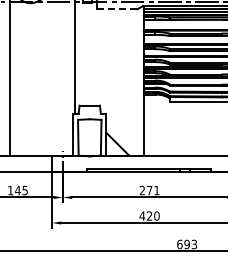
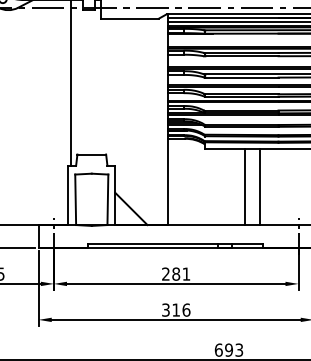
line: (117, 9) -> (130, 18), dashed -> solid
line: (198, 128) -> (245, 186), added
line: (209, 128) -> (260, 186), added
text: (149, 190) -> (175, 274), 271 -> 281
text: (149, 215) -> (175, 309), 420 -> 316

